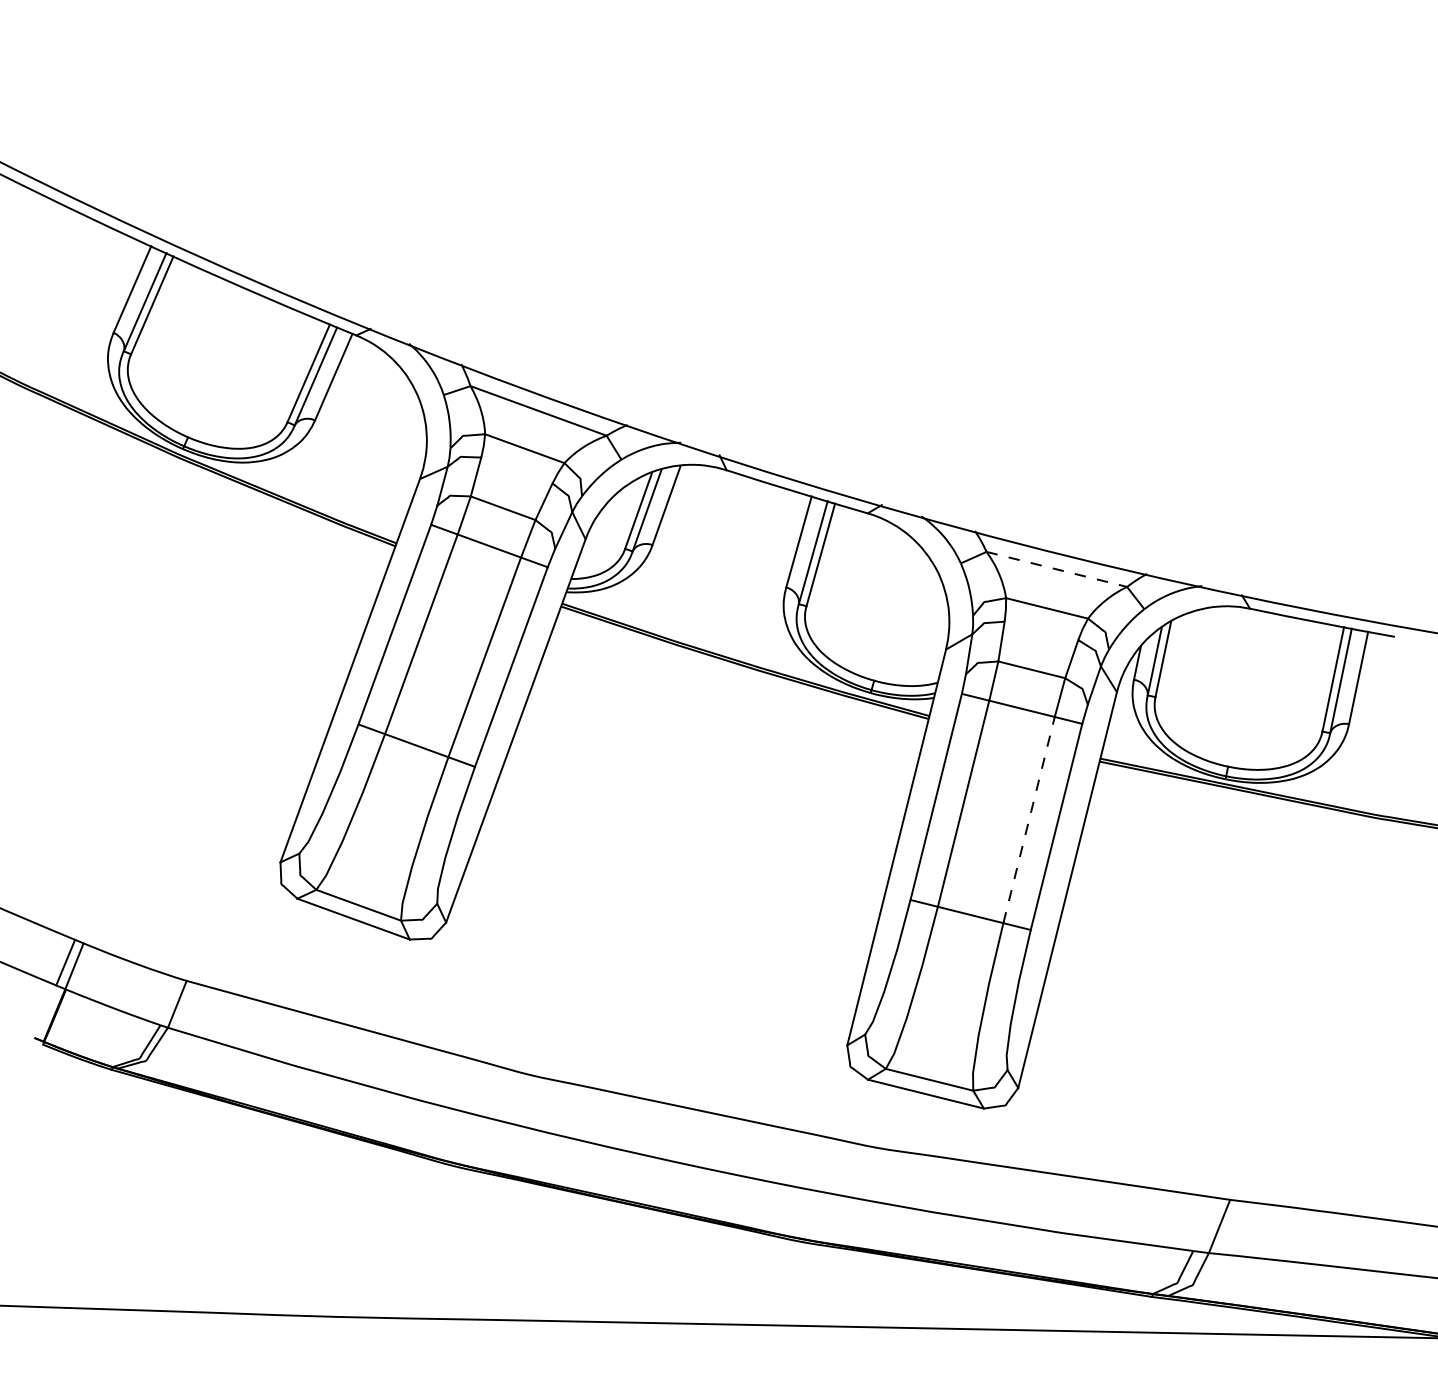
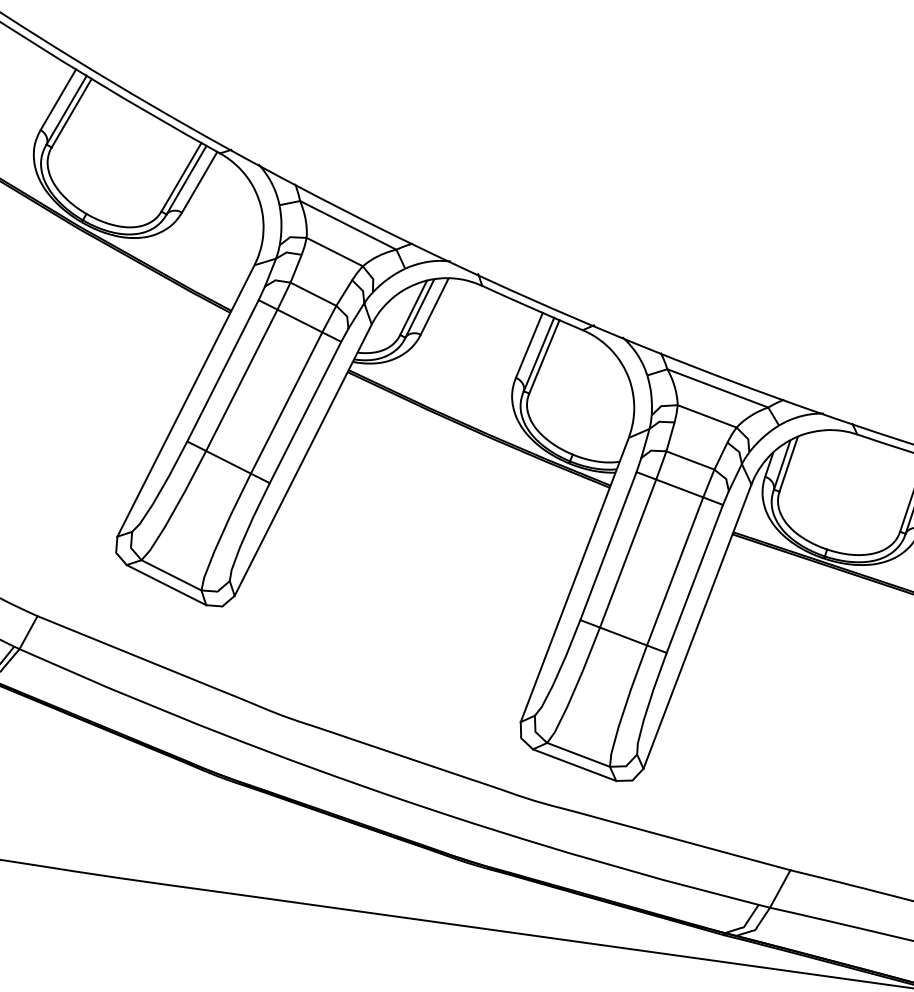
line: (1057, 569) -> (718, 388), dashed -> solid
line: (1029, 819) -> (675, 571), dashed -> solid

